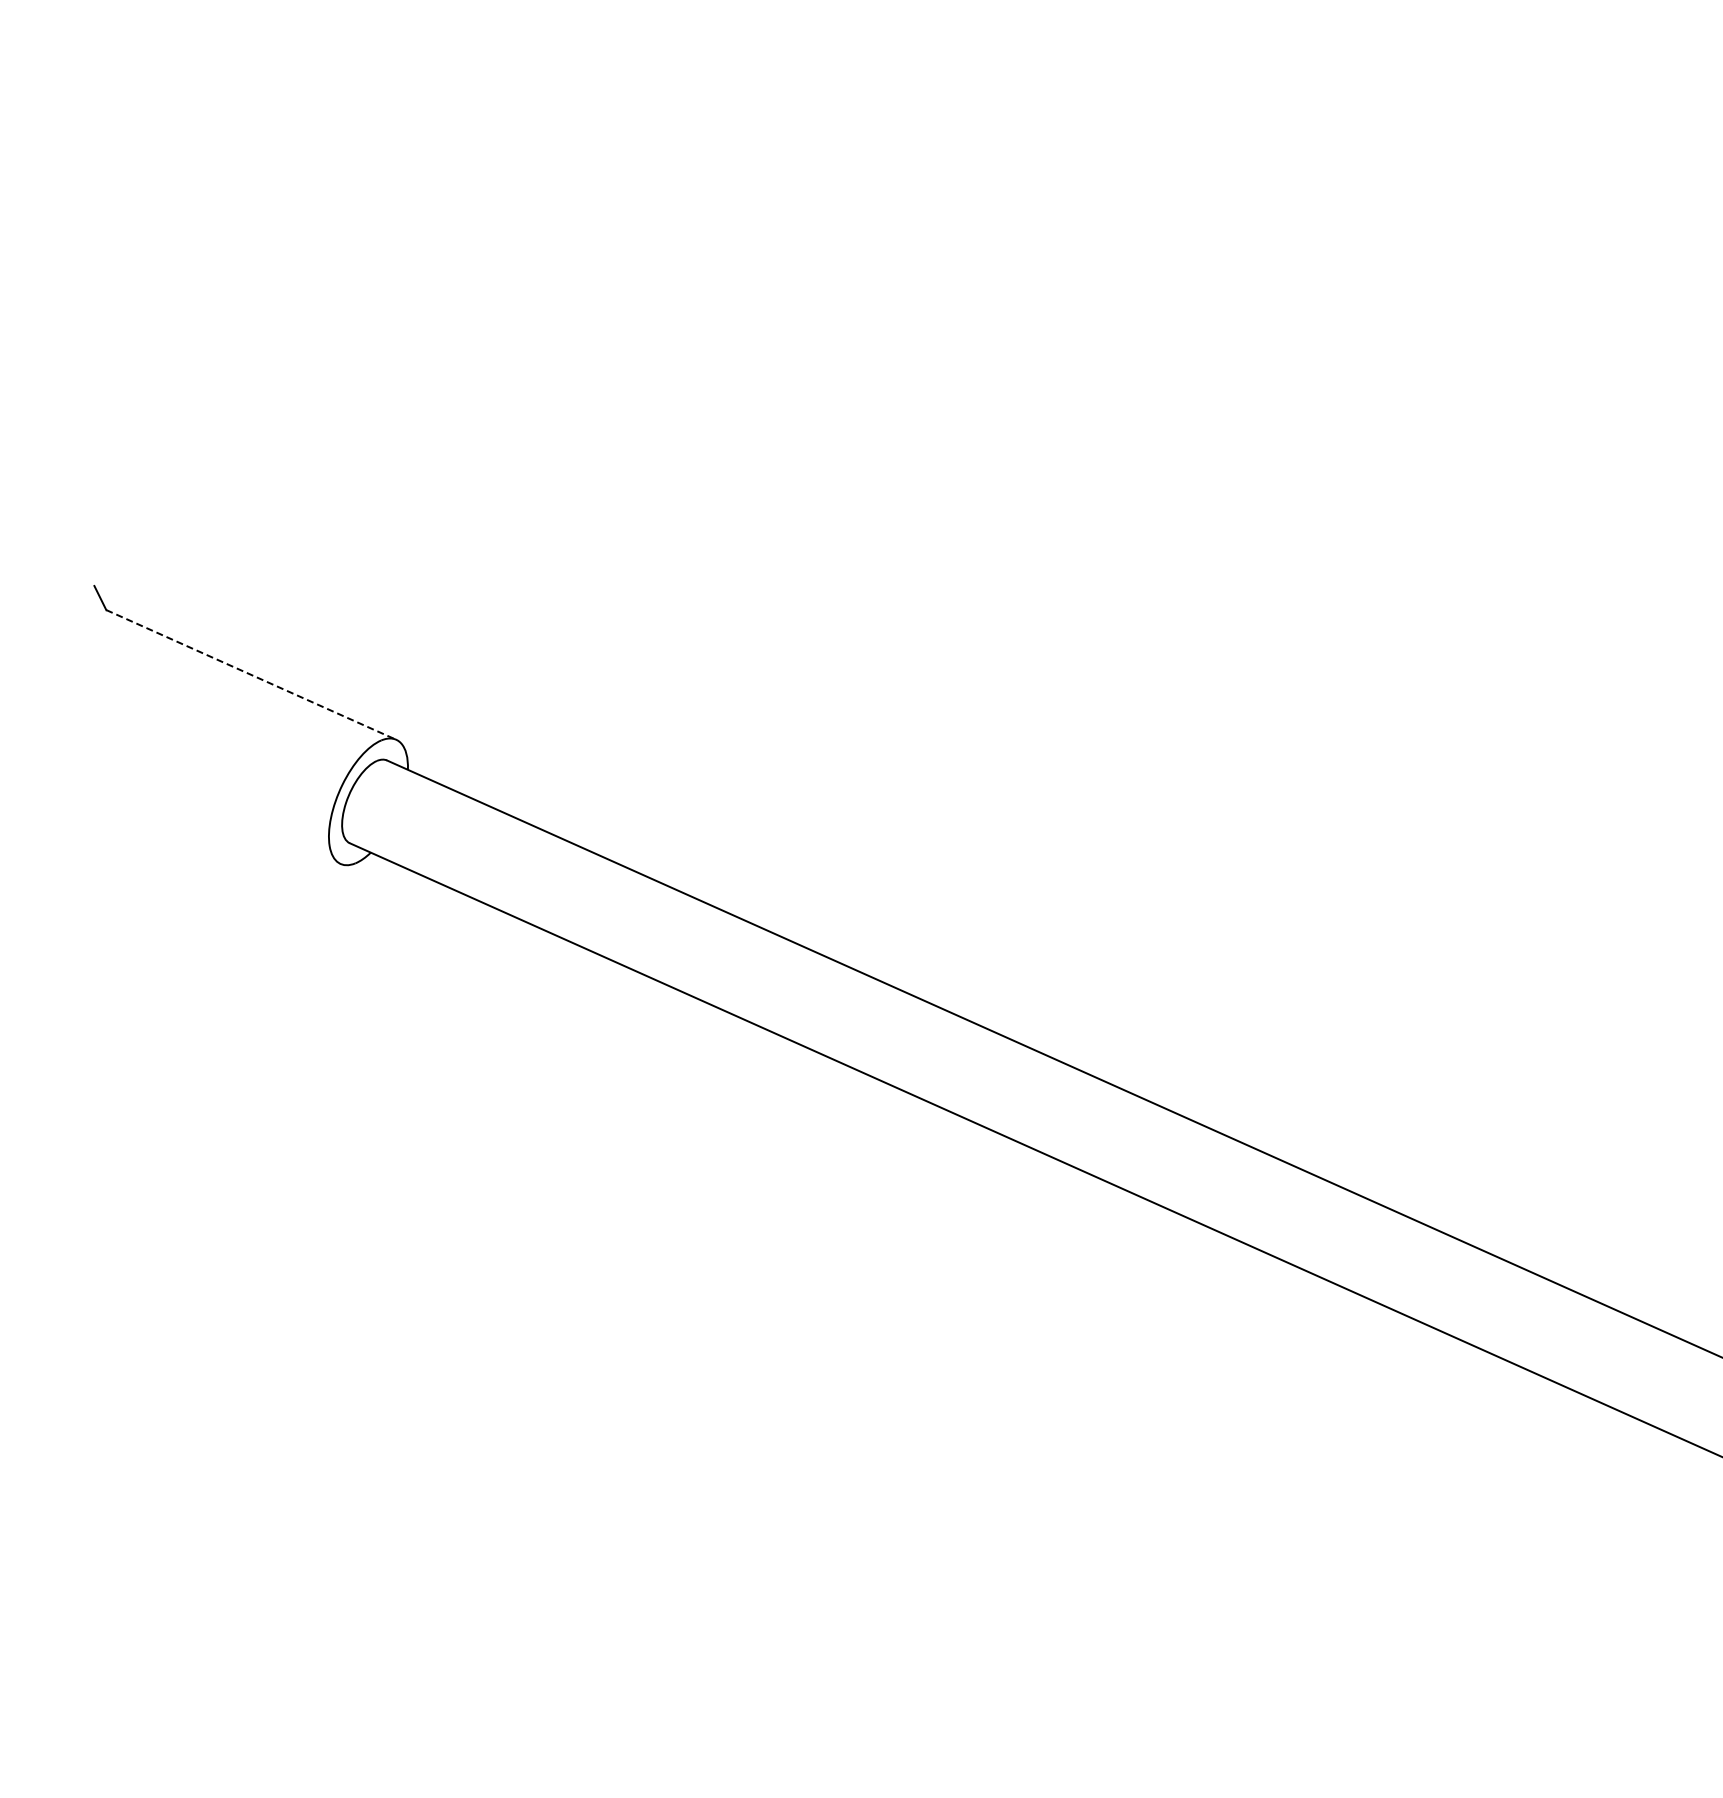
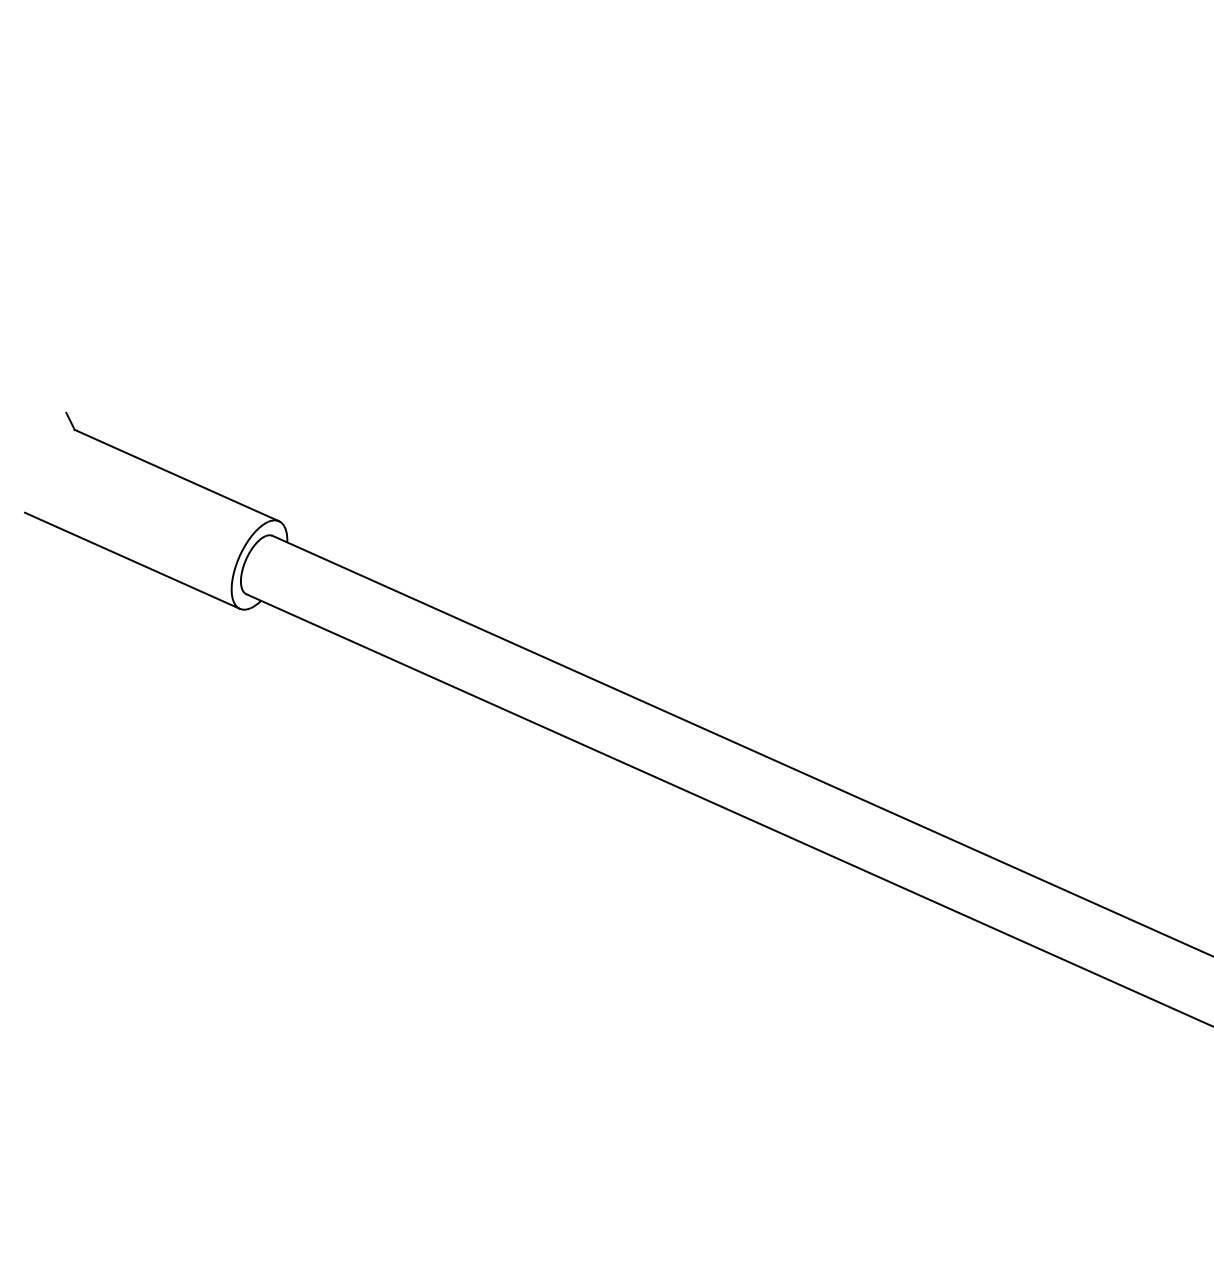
line: (251, 674) -> (177, 475), dashed -> solid
line: (187, 795) -> (131, 560), added

